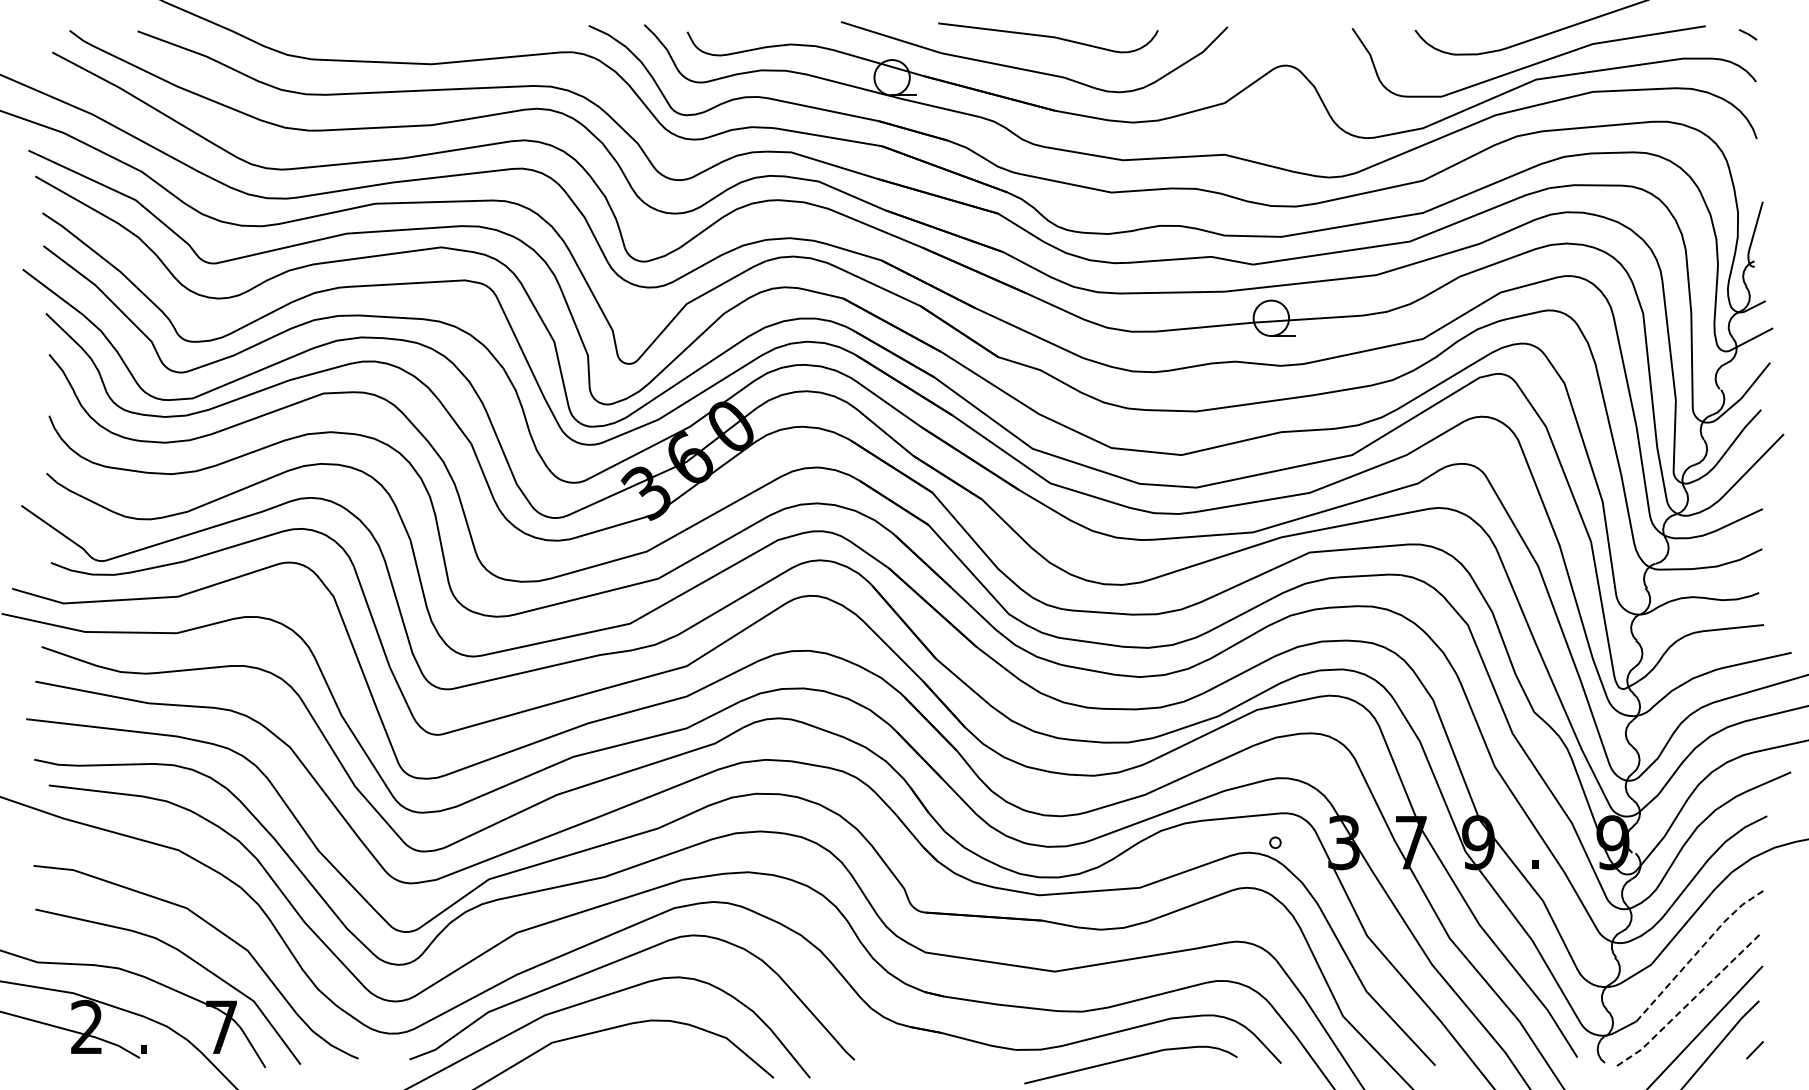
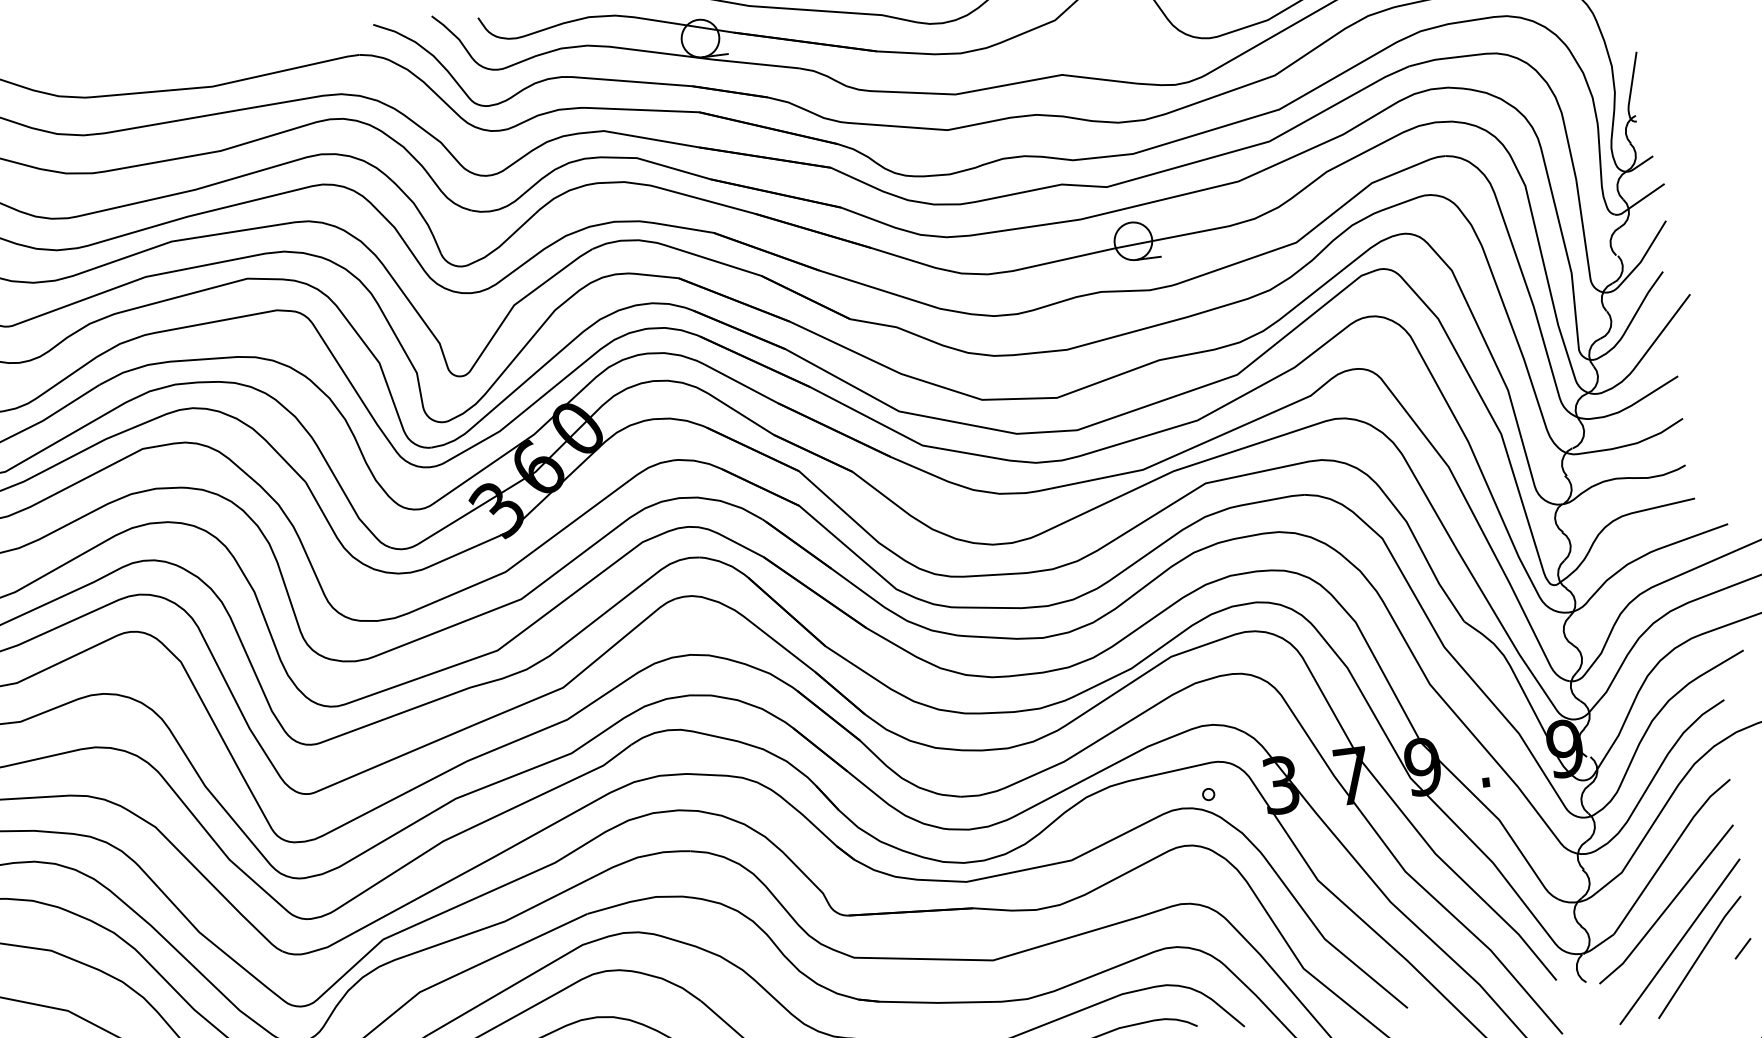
line: (1697, 952) -> (1669, 853), dashed -> solid
line: (1689, 1002) -> (1667, 907), dashed -> solid

